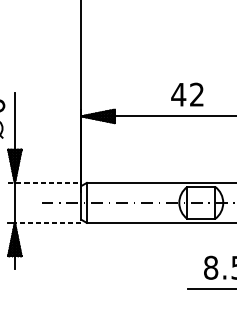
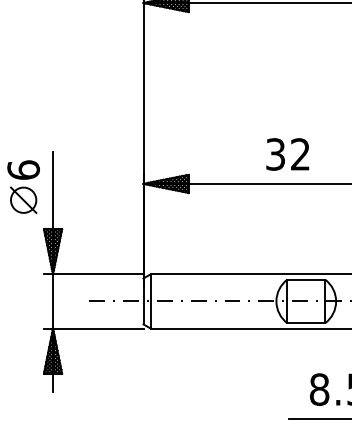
text: (178, 94) -> (275, 154), 42 -> 32
line: (44, 183) -> (93, 274), dashed -> solid
line: (47, 222) -> (97, 328), dashed -> solid

